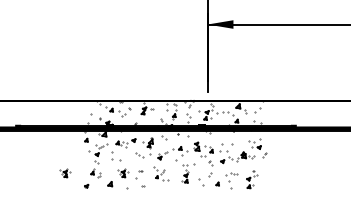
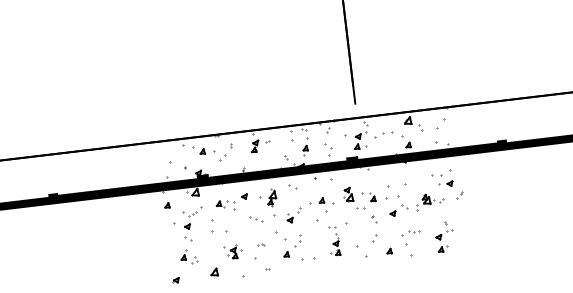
part: (65, 173) -> (139, 263), removed
part: (161, 173) -> (295, 245), size x1.43

